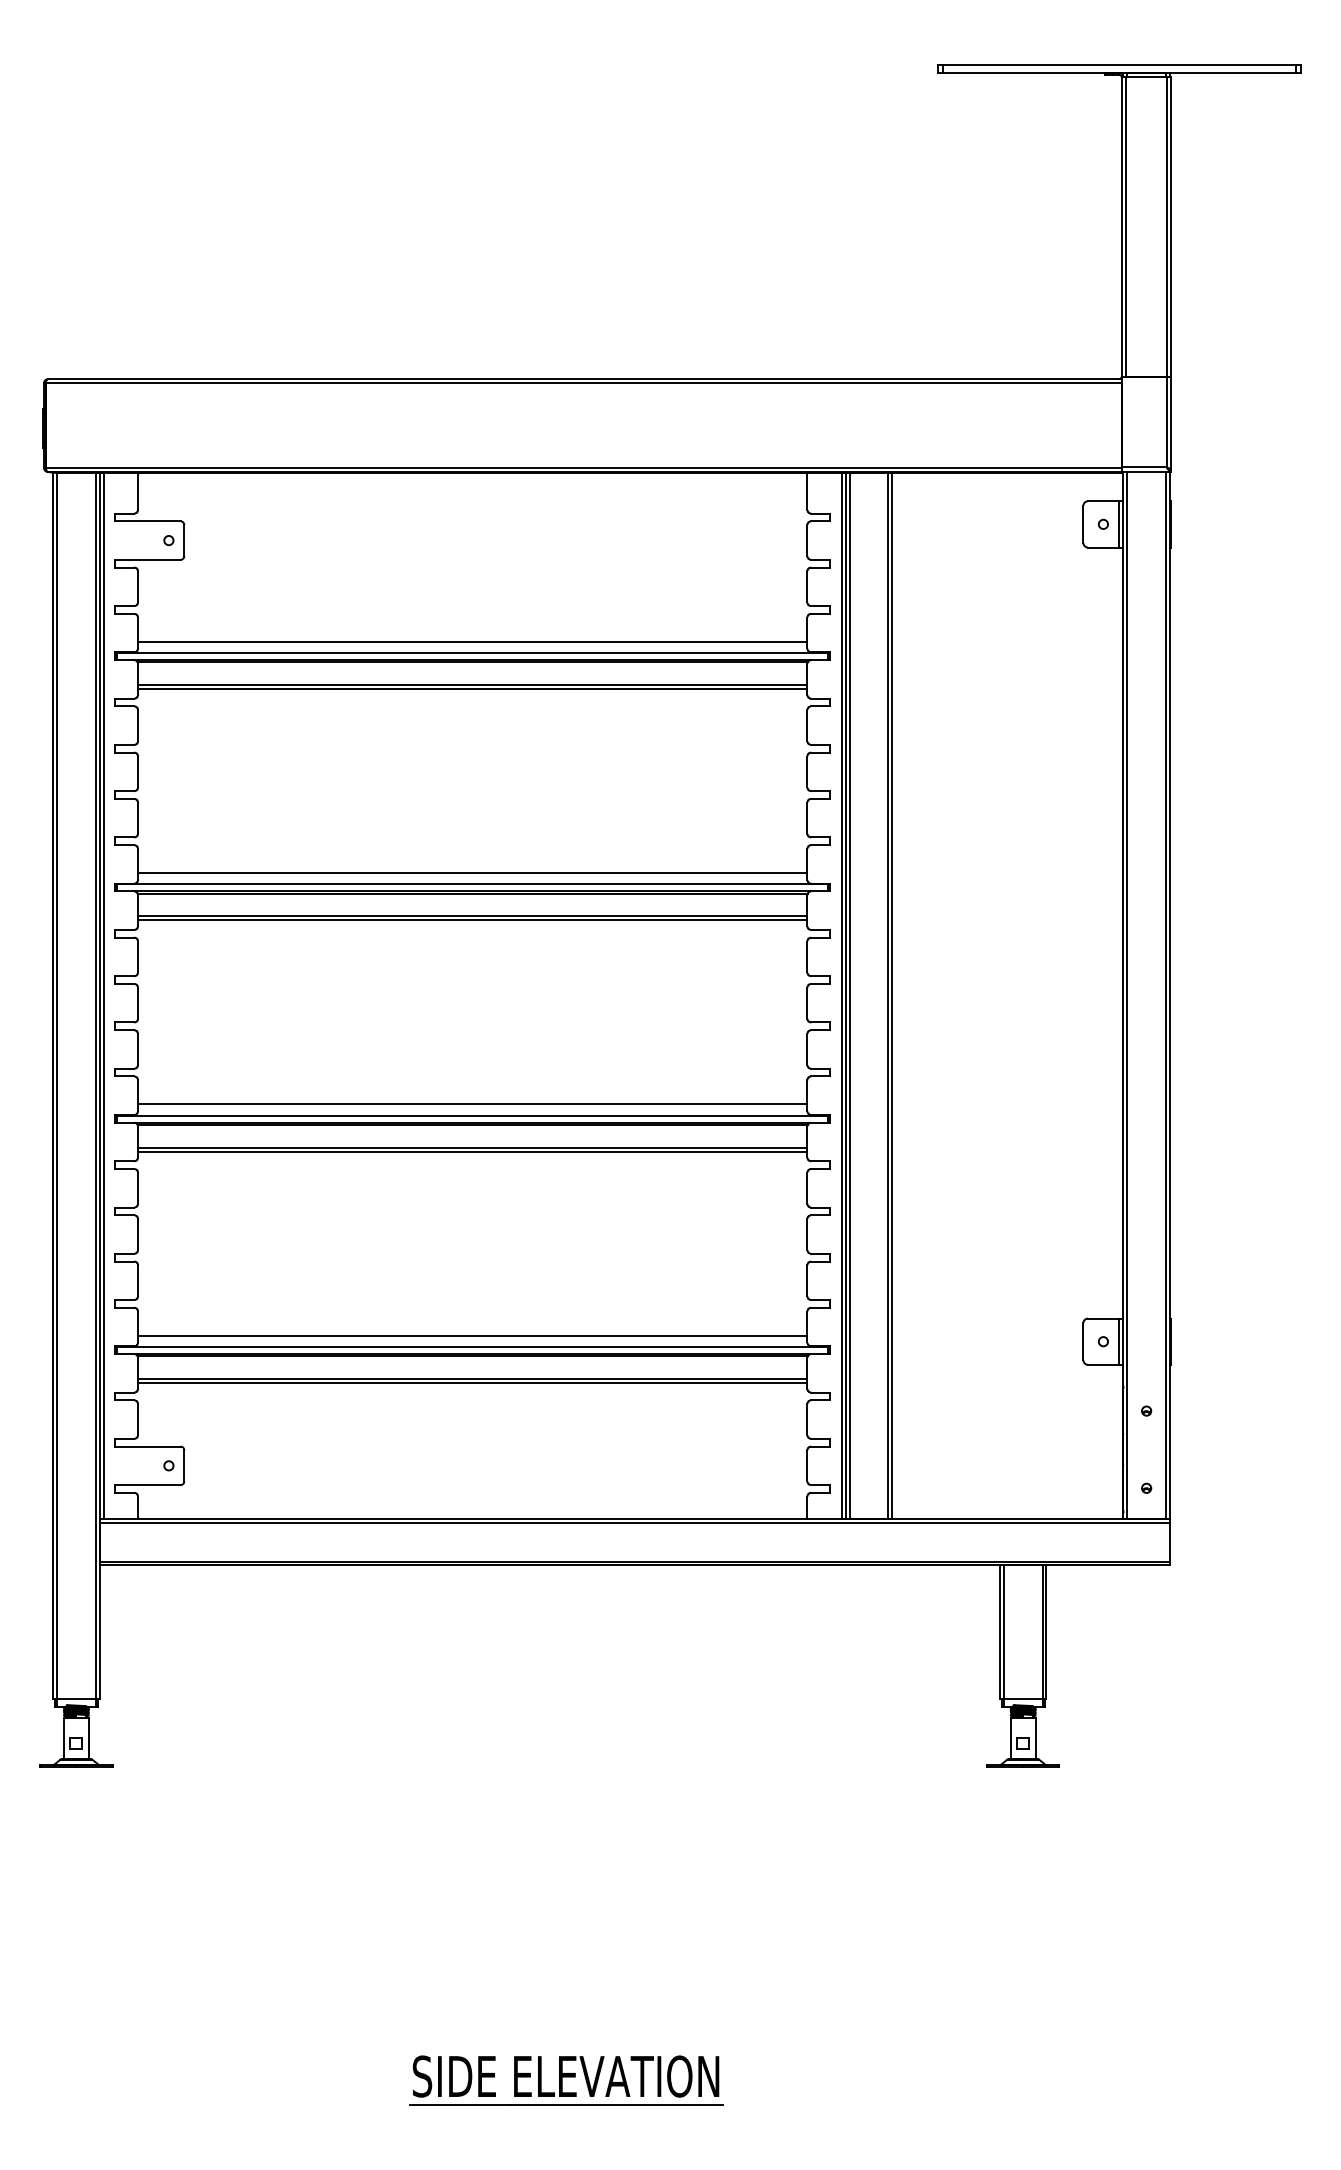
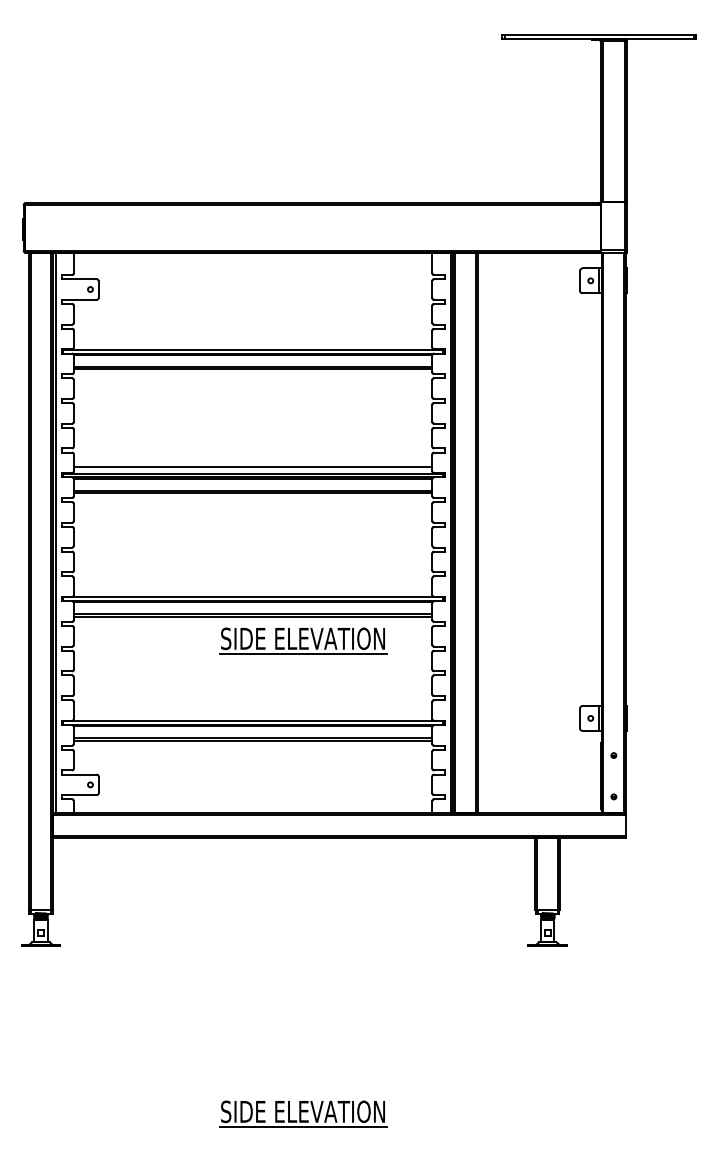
line: (471, 641) -> (252, 343), removed
line: (471, 1104) -> (252, 591), removed
part: (566, 1196) -> (303, 640), added
line: (471, 1336) -> (252, 715), removed

